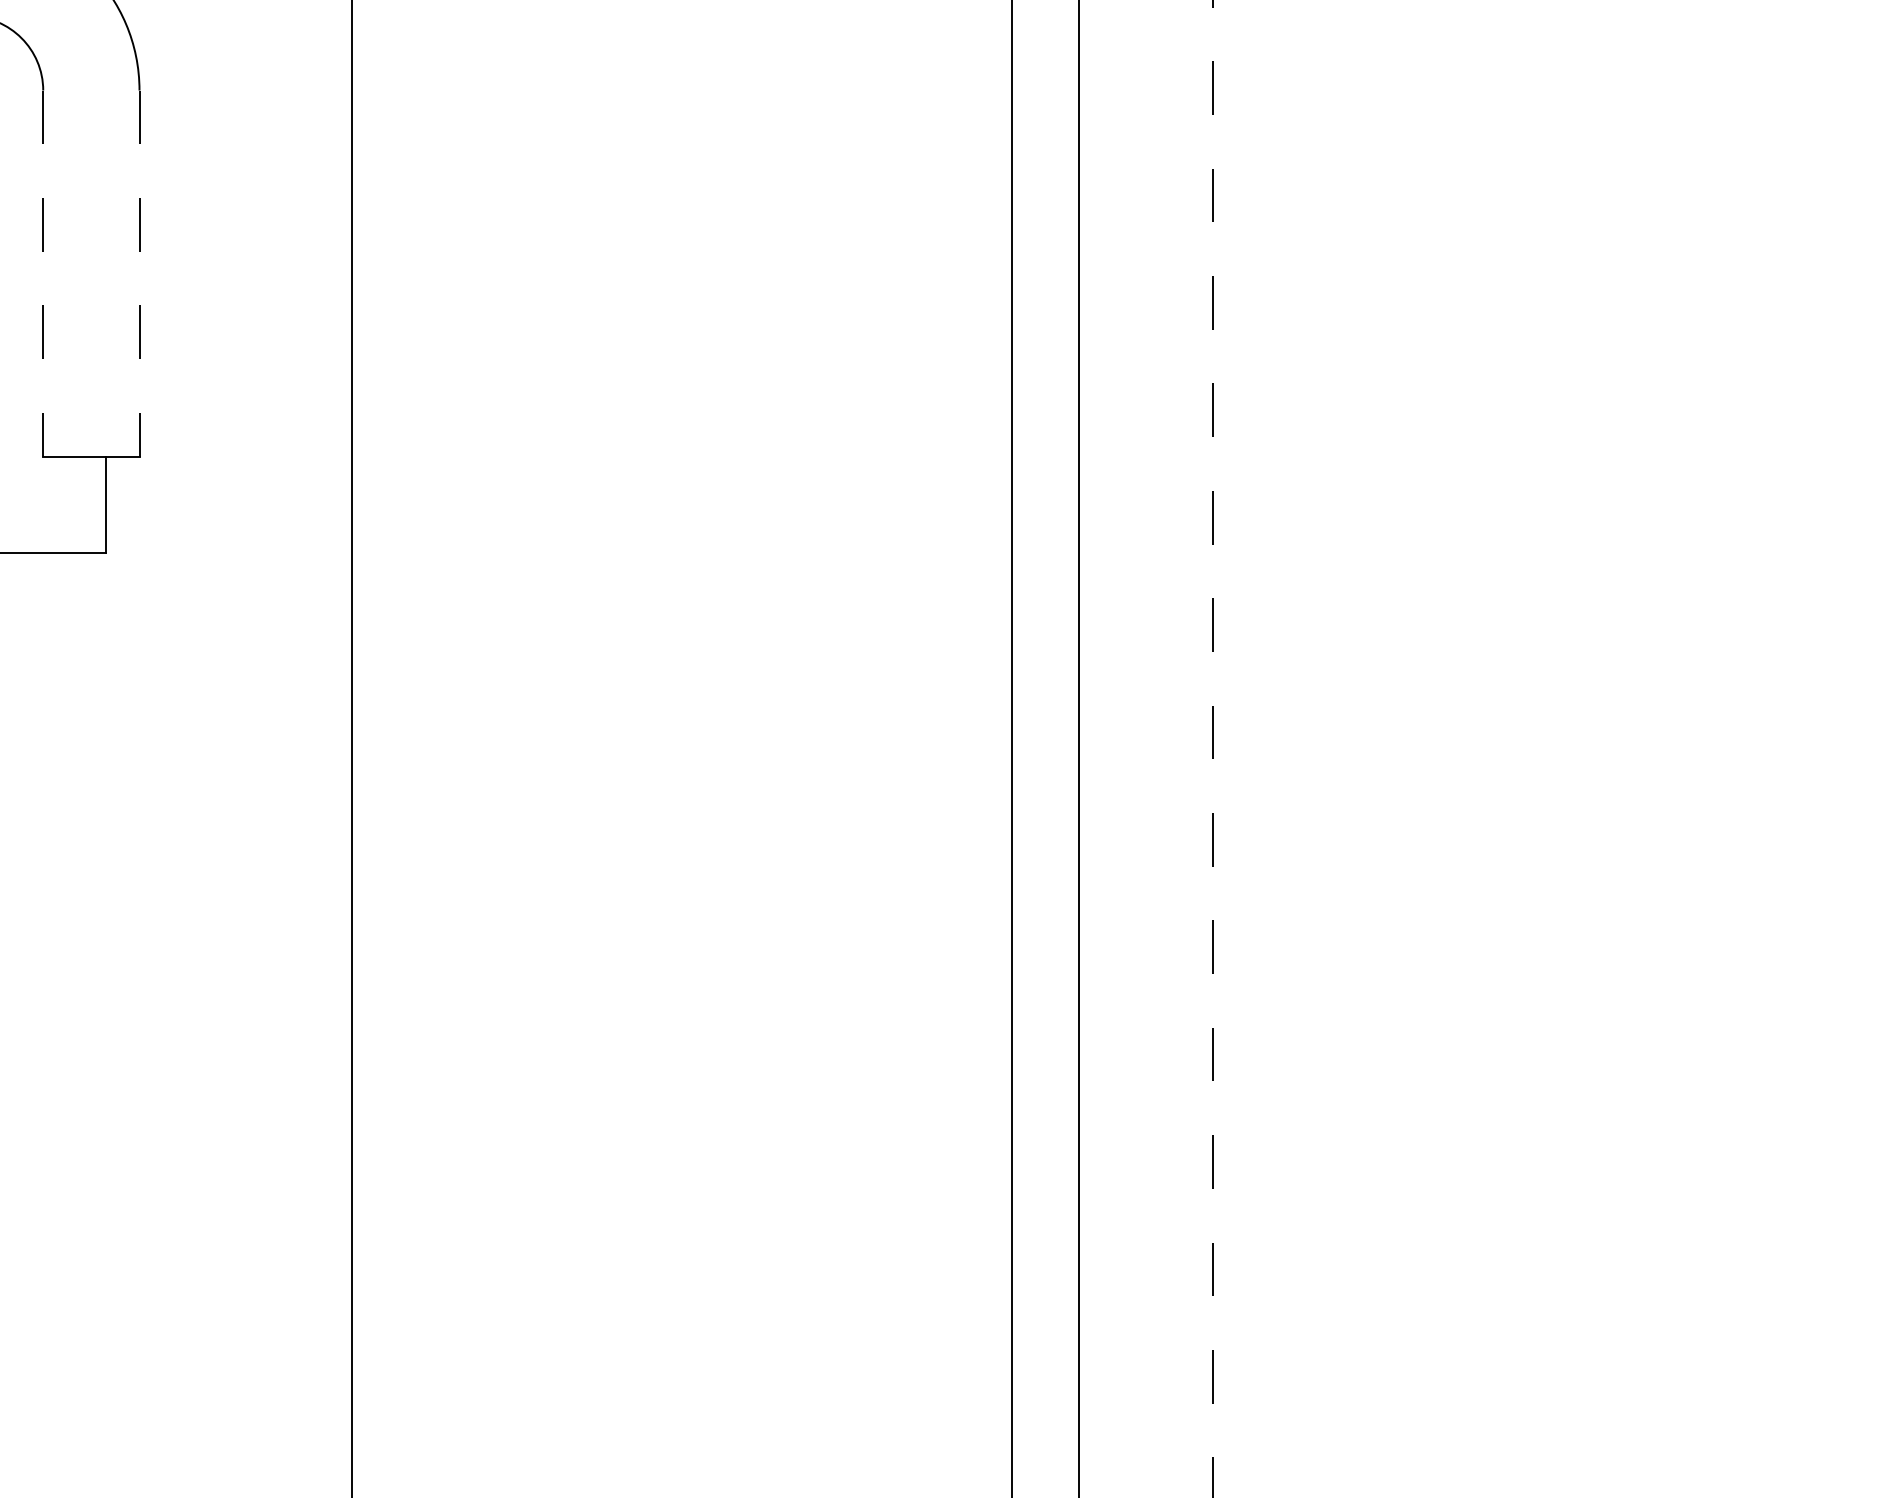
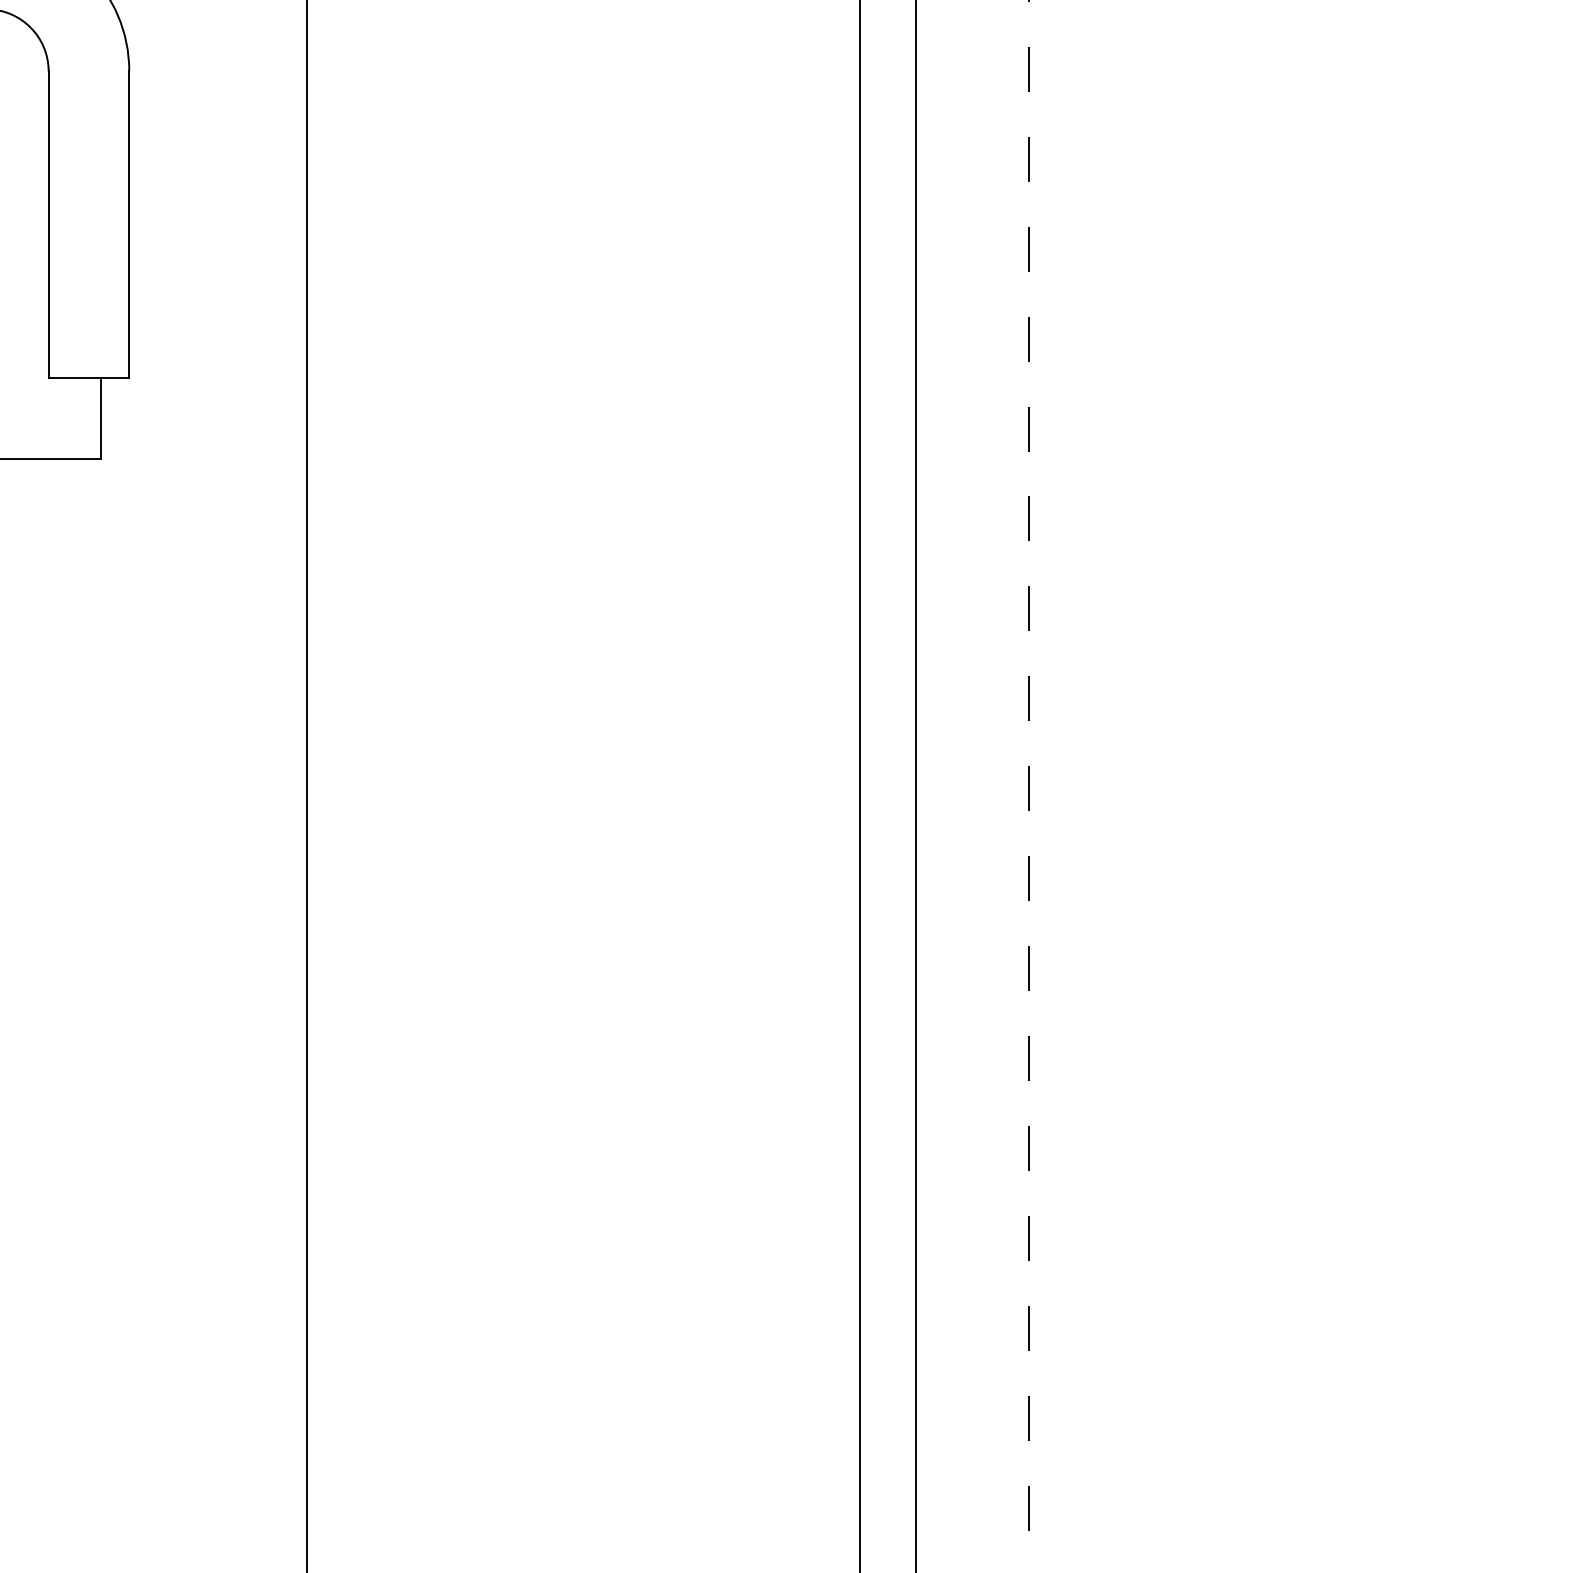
line: (43, 274) -> (48, 225), dashed -> solid
line: (139, 274) -> (129, 225), dashed -> solid

